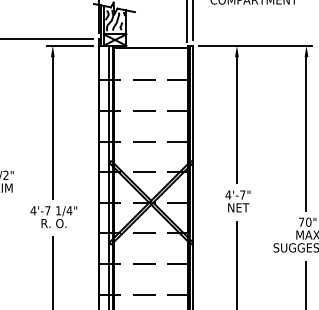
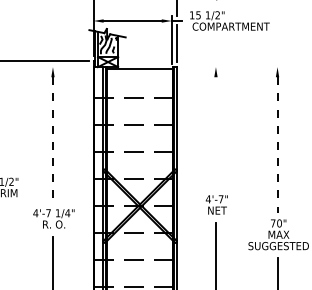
line: (70, 46) -> (68, 67), removed
line: (254, 46) -> (231, 67), removed
line: (236, 120) -> (215, 133), removed
line: (52, 128) -> (52, 140), solid -> dashed
line: (306, 134) -> (277, 145), solid -> dashed

